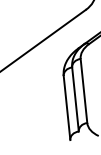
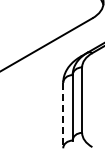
line: (67, 107) -> (63, 115), solid -> dashed

